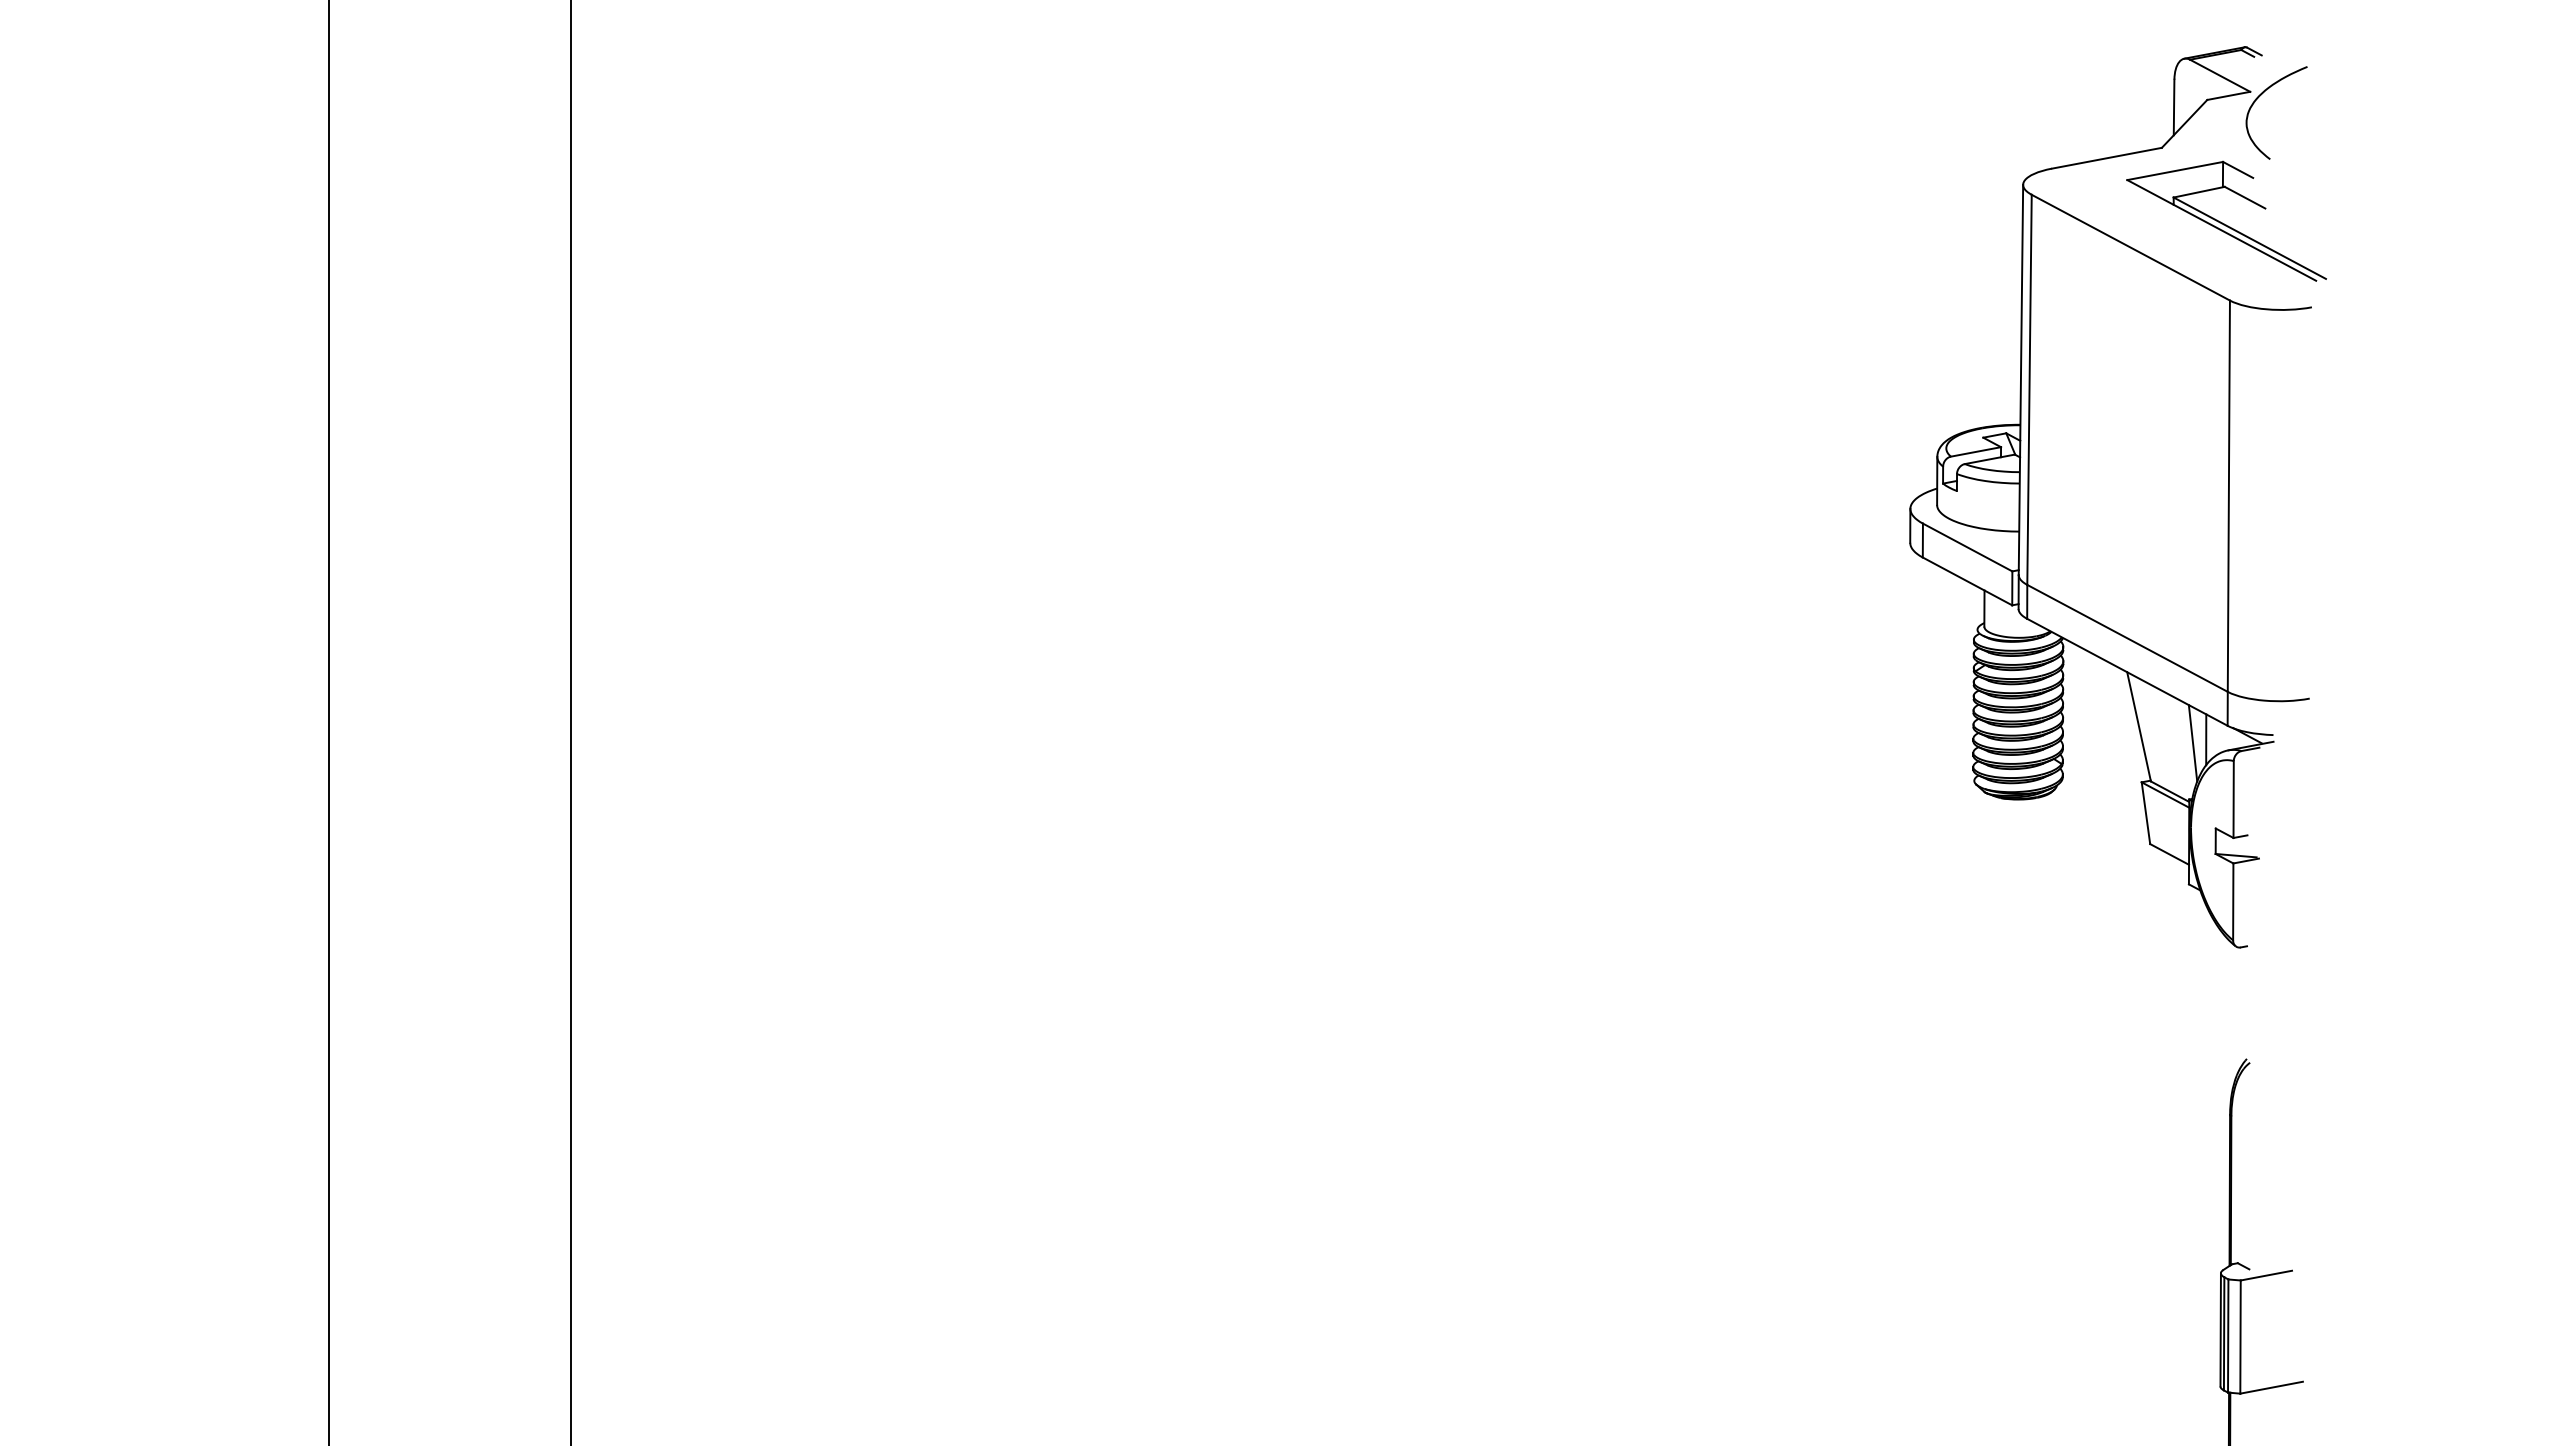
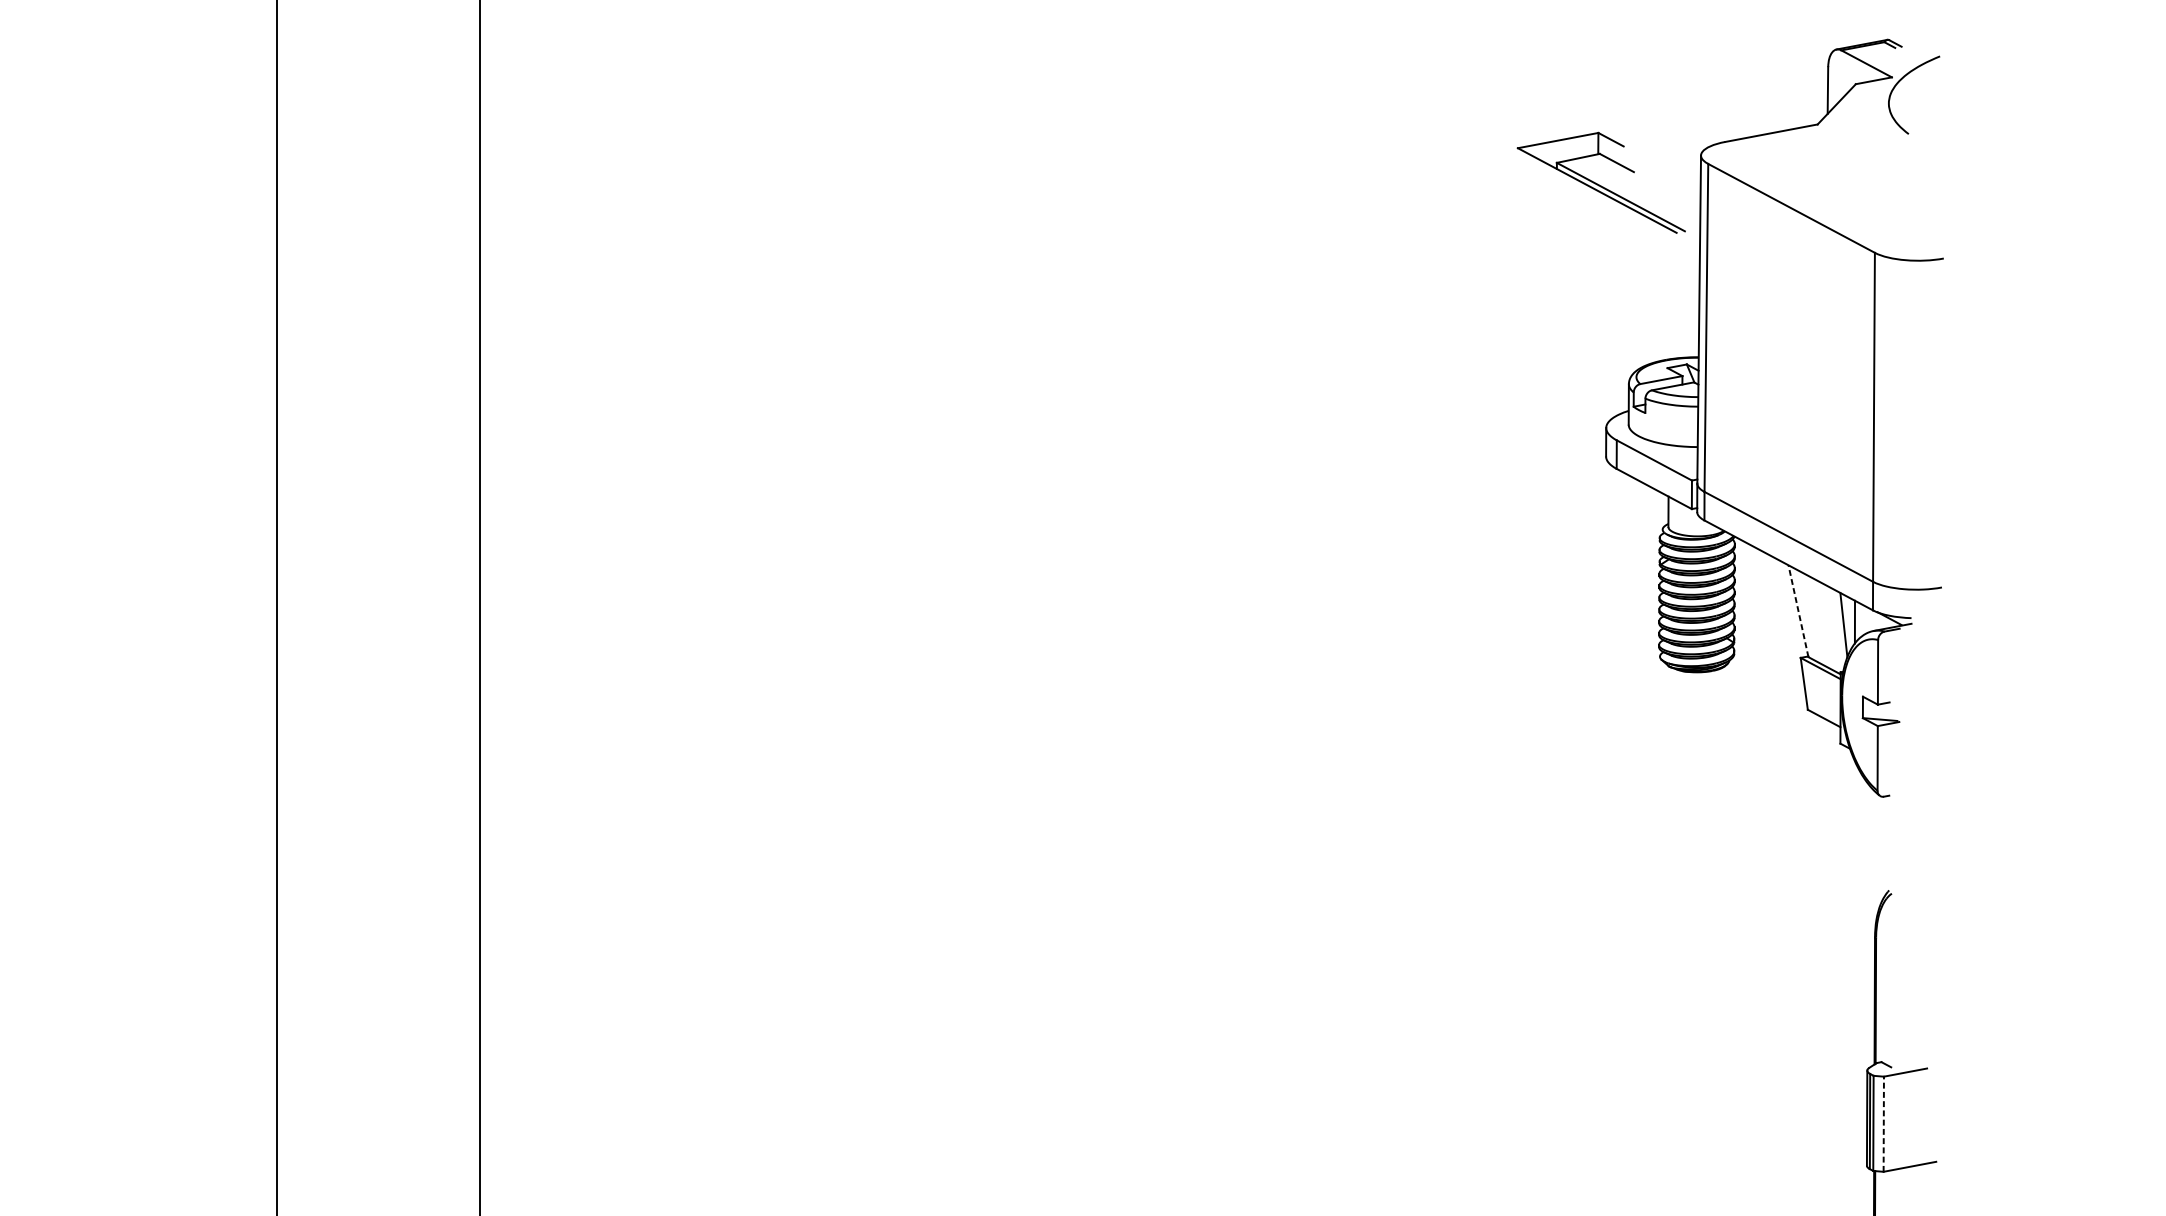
part: (2226, 220) -> (1601, 182), moved
line: (2139, 726) -> (1798, 610), solid -> dashed
line: (2240, 1337) -> (1883, 1124), solid -> dashed

